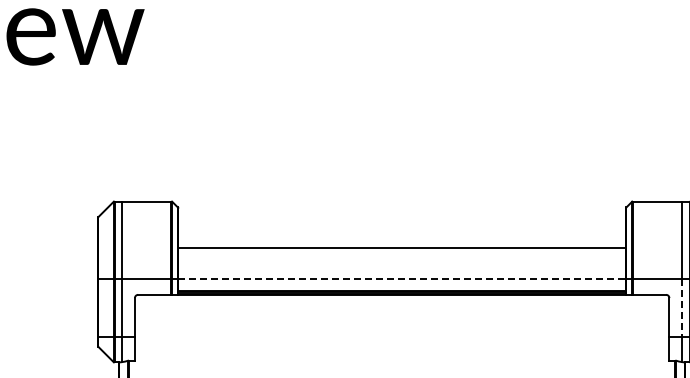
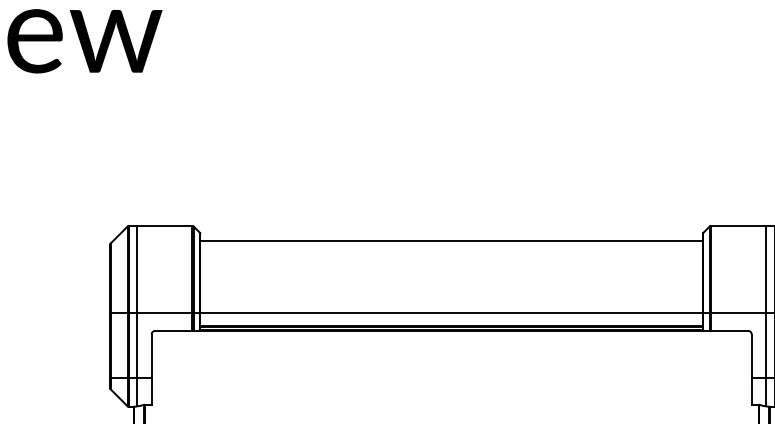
line: (401, 248) -> (450, 240), moved
line: (402, 278) -> (452, 312), dashed -> solid
line: (682, 307) -> (766, 345), dashed -> solid

